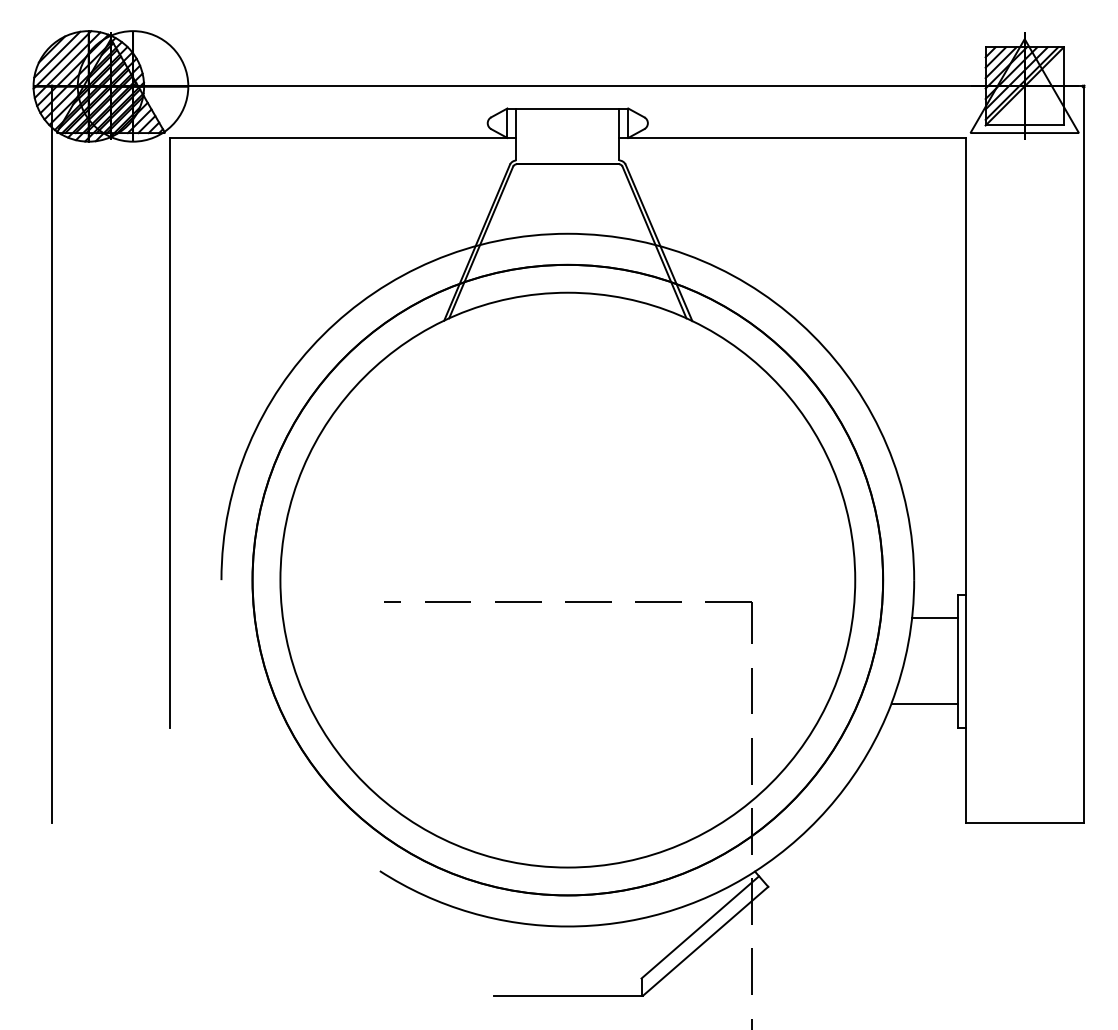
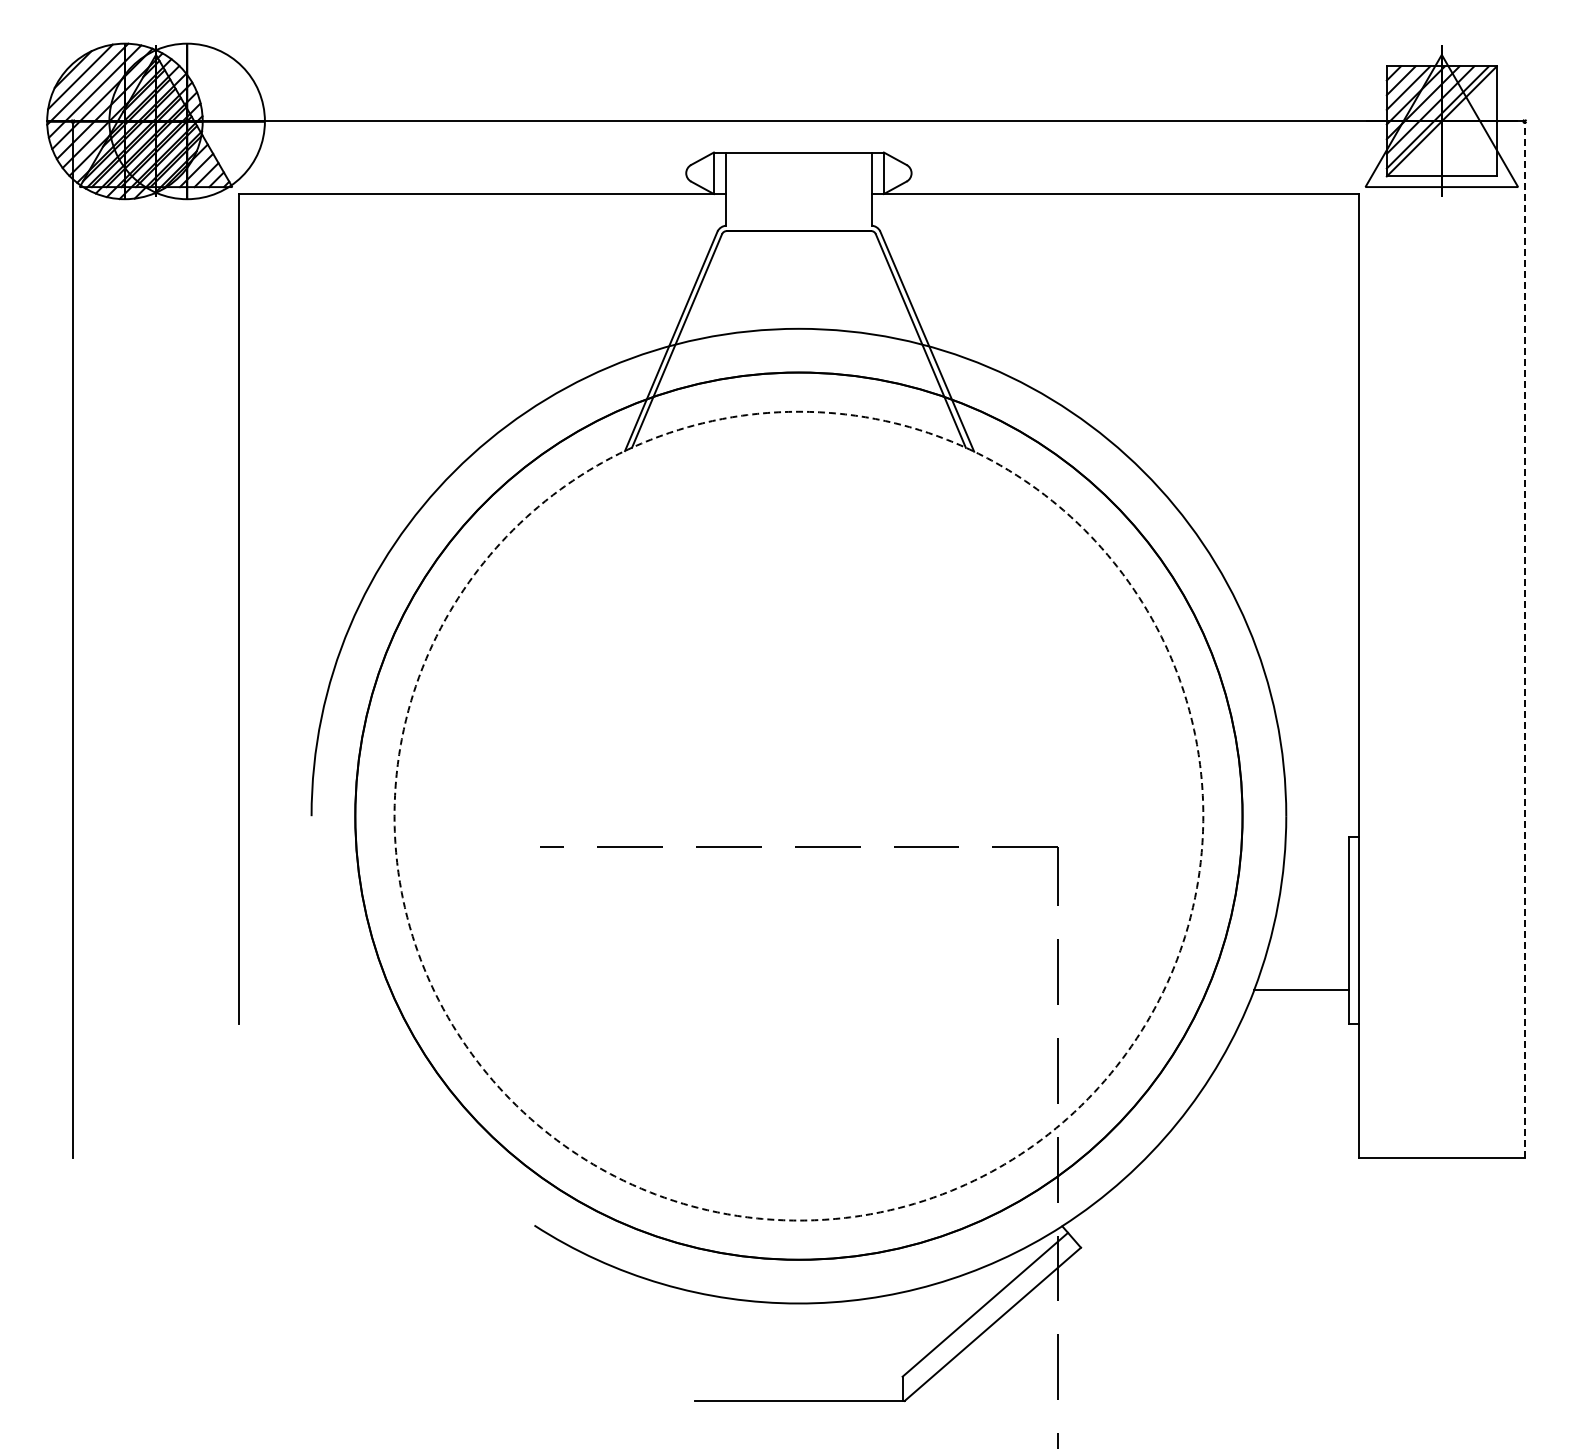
line: (1083, 454) -> (1524, 639), solid -> dashed
circle: (567, 579) -> (798, 815), solid -> dashed
line: (934, 618) -> (1315, 870), removed

